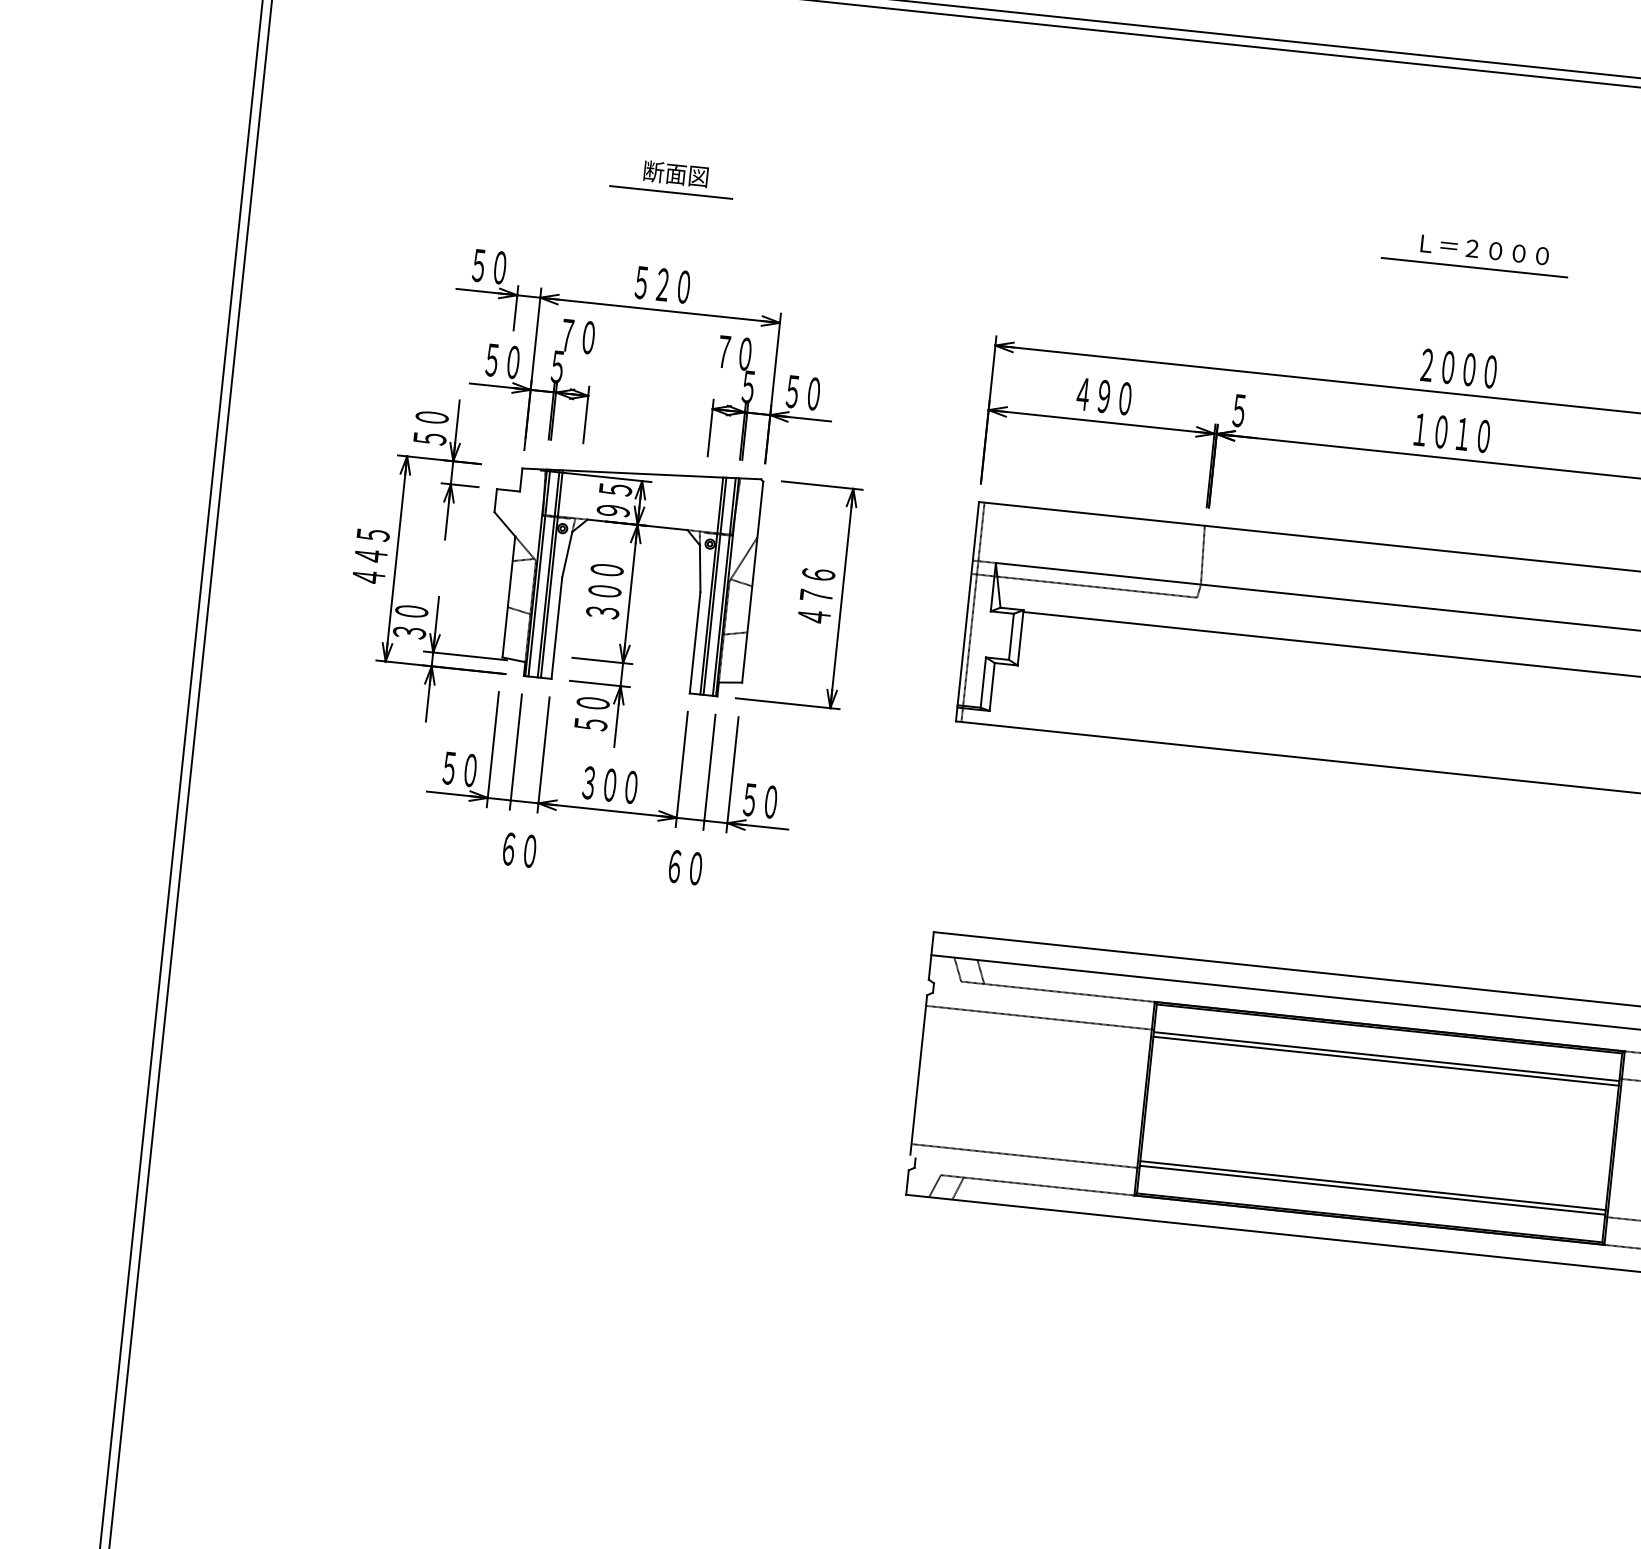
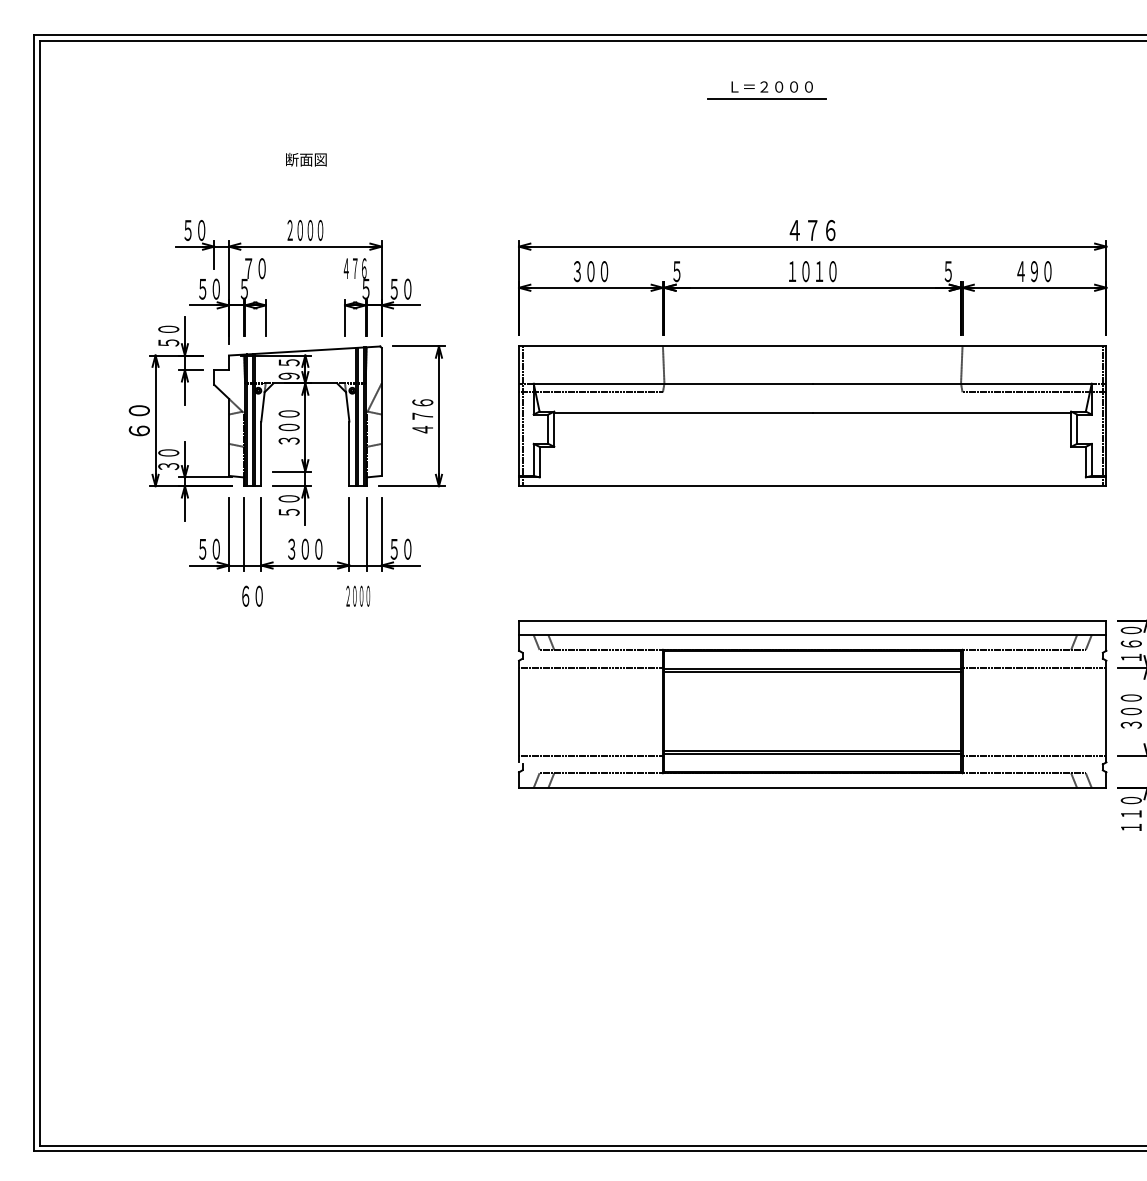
line: (671, 192) -> (304, 171), removed
part: (1475, 254) -> (766, 90), moved
text: (663, 284) -> (305, 230), ５２０ -> ２０００
text: (733, 352) -> (354, 268), ７０ -> ４７６
text: (1458, 368) -> (812, 230), ２０００ -> ４７６
text: (1092, 395) -> (583, 271), ４９０ -> ３００
text: (369, 557) -> (138, 421), ４４５ -> ６０
text: (686, 866) -> (358, 595), ６０ -> ２０００

